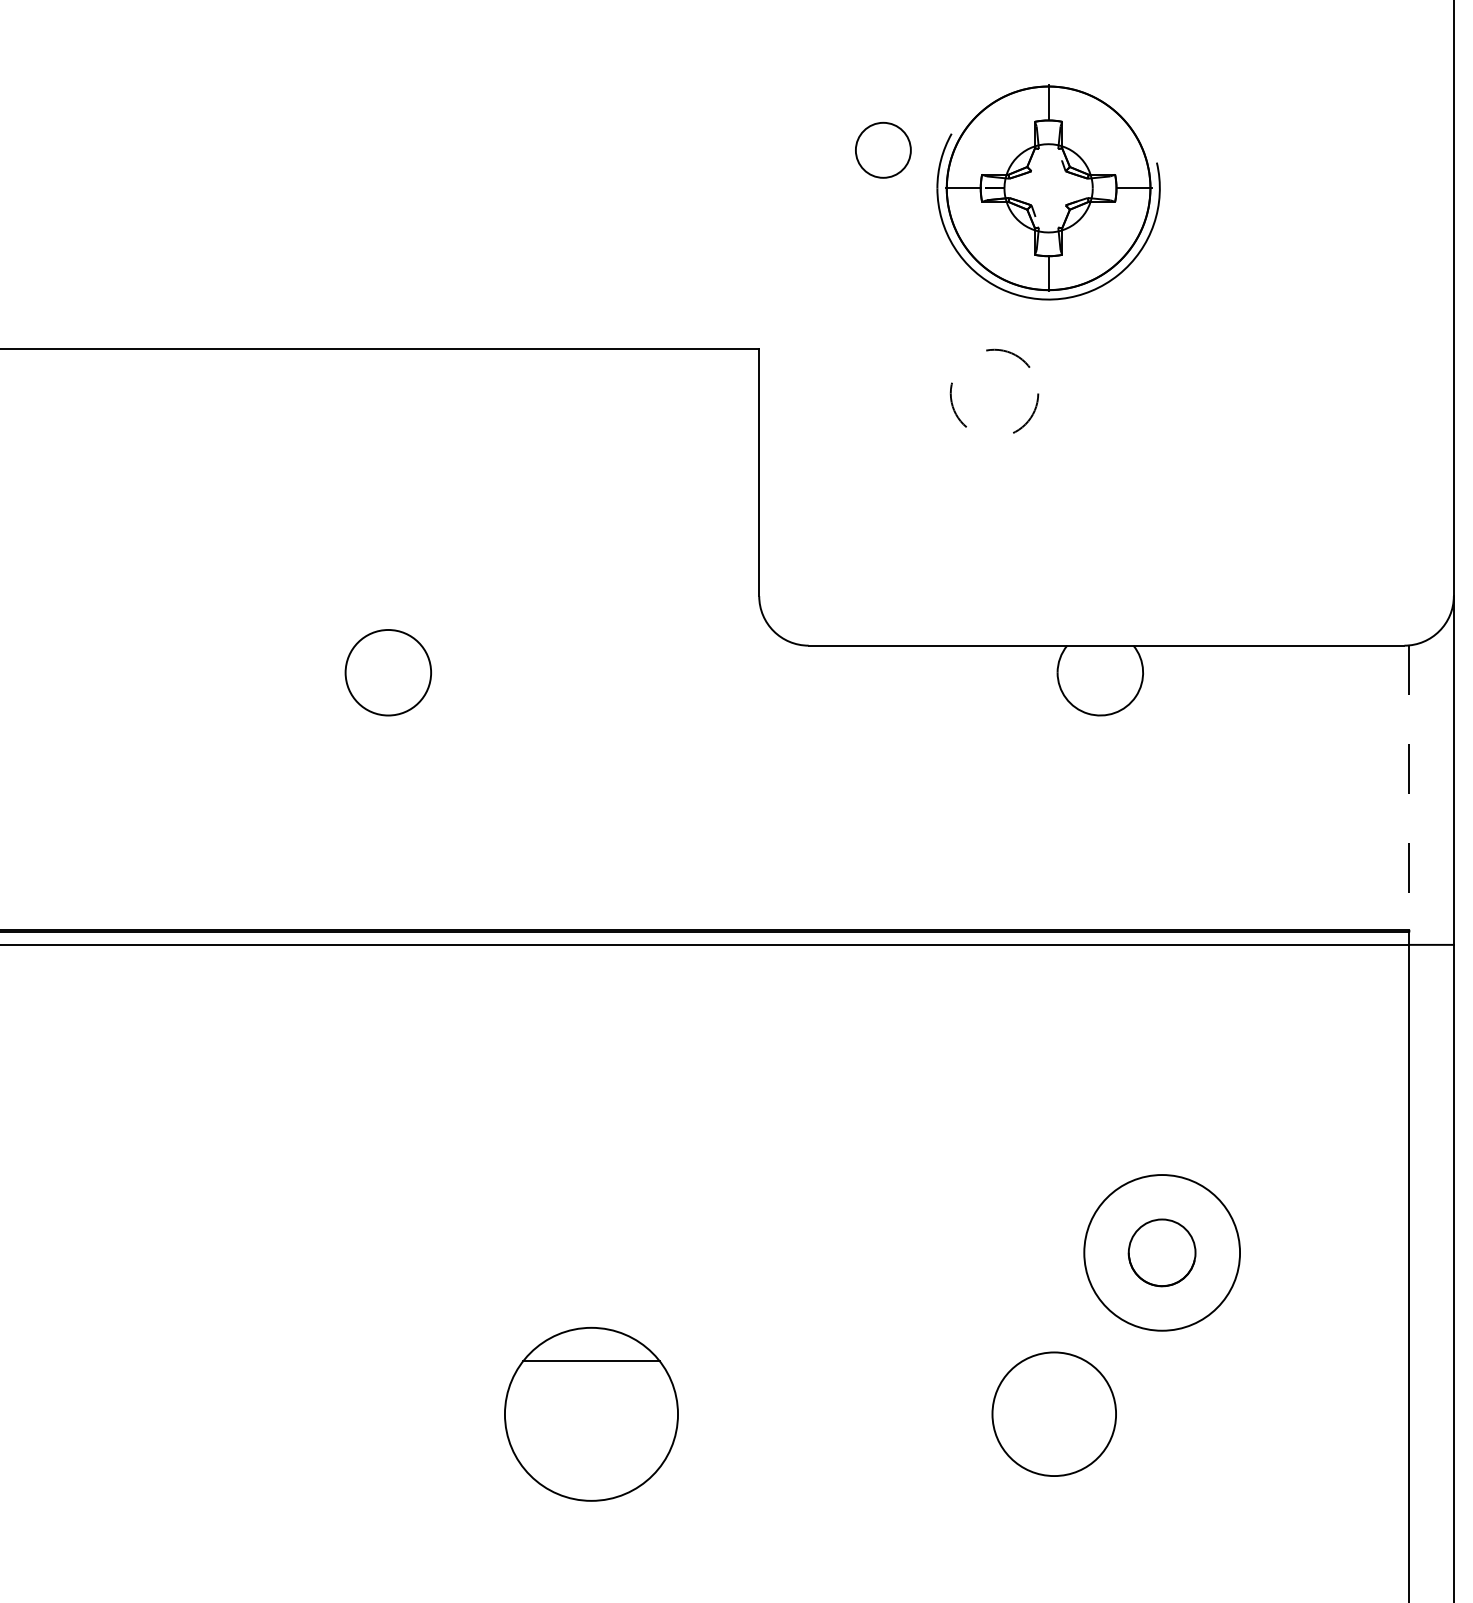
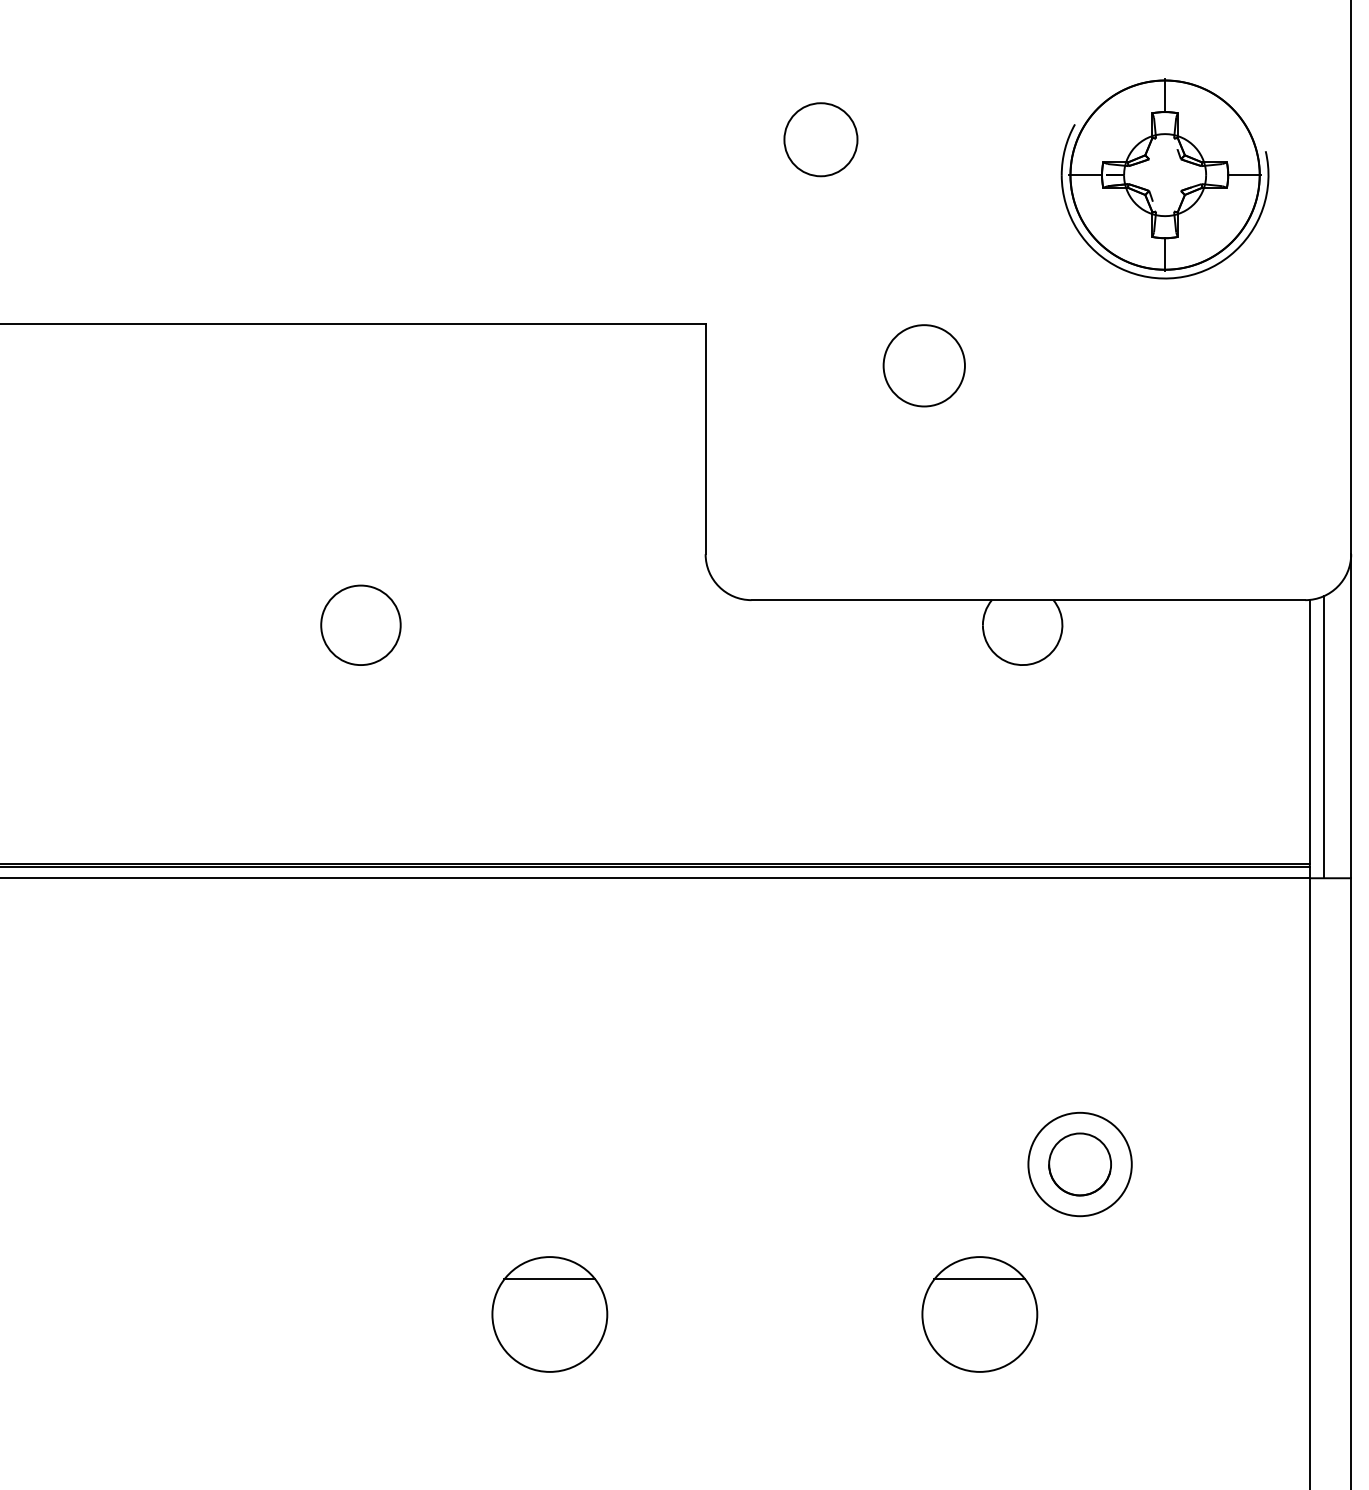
circle: (883, 150) -> (821, 139), size x1.43
part: (1048, 192) -> (1164, 178), moved
circle: (994, 393) -> (924, 365), dashed -> solid
line: (1409, 788) -> (1309, 732), dashed -> solid
line: (1424, 792) -> (1323, 736), added
circle: (1161, 1252) -> (1079, 1164), size x0.71
line: (1054, 1376) -> (980, 1279), added
part: (591, 1413) -> (549, 1313), size x0.71

